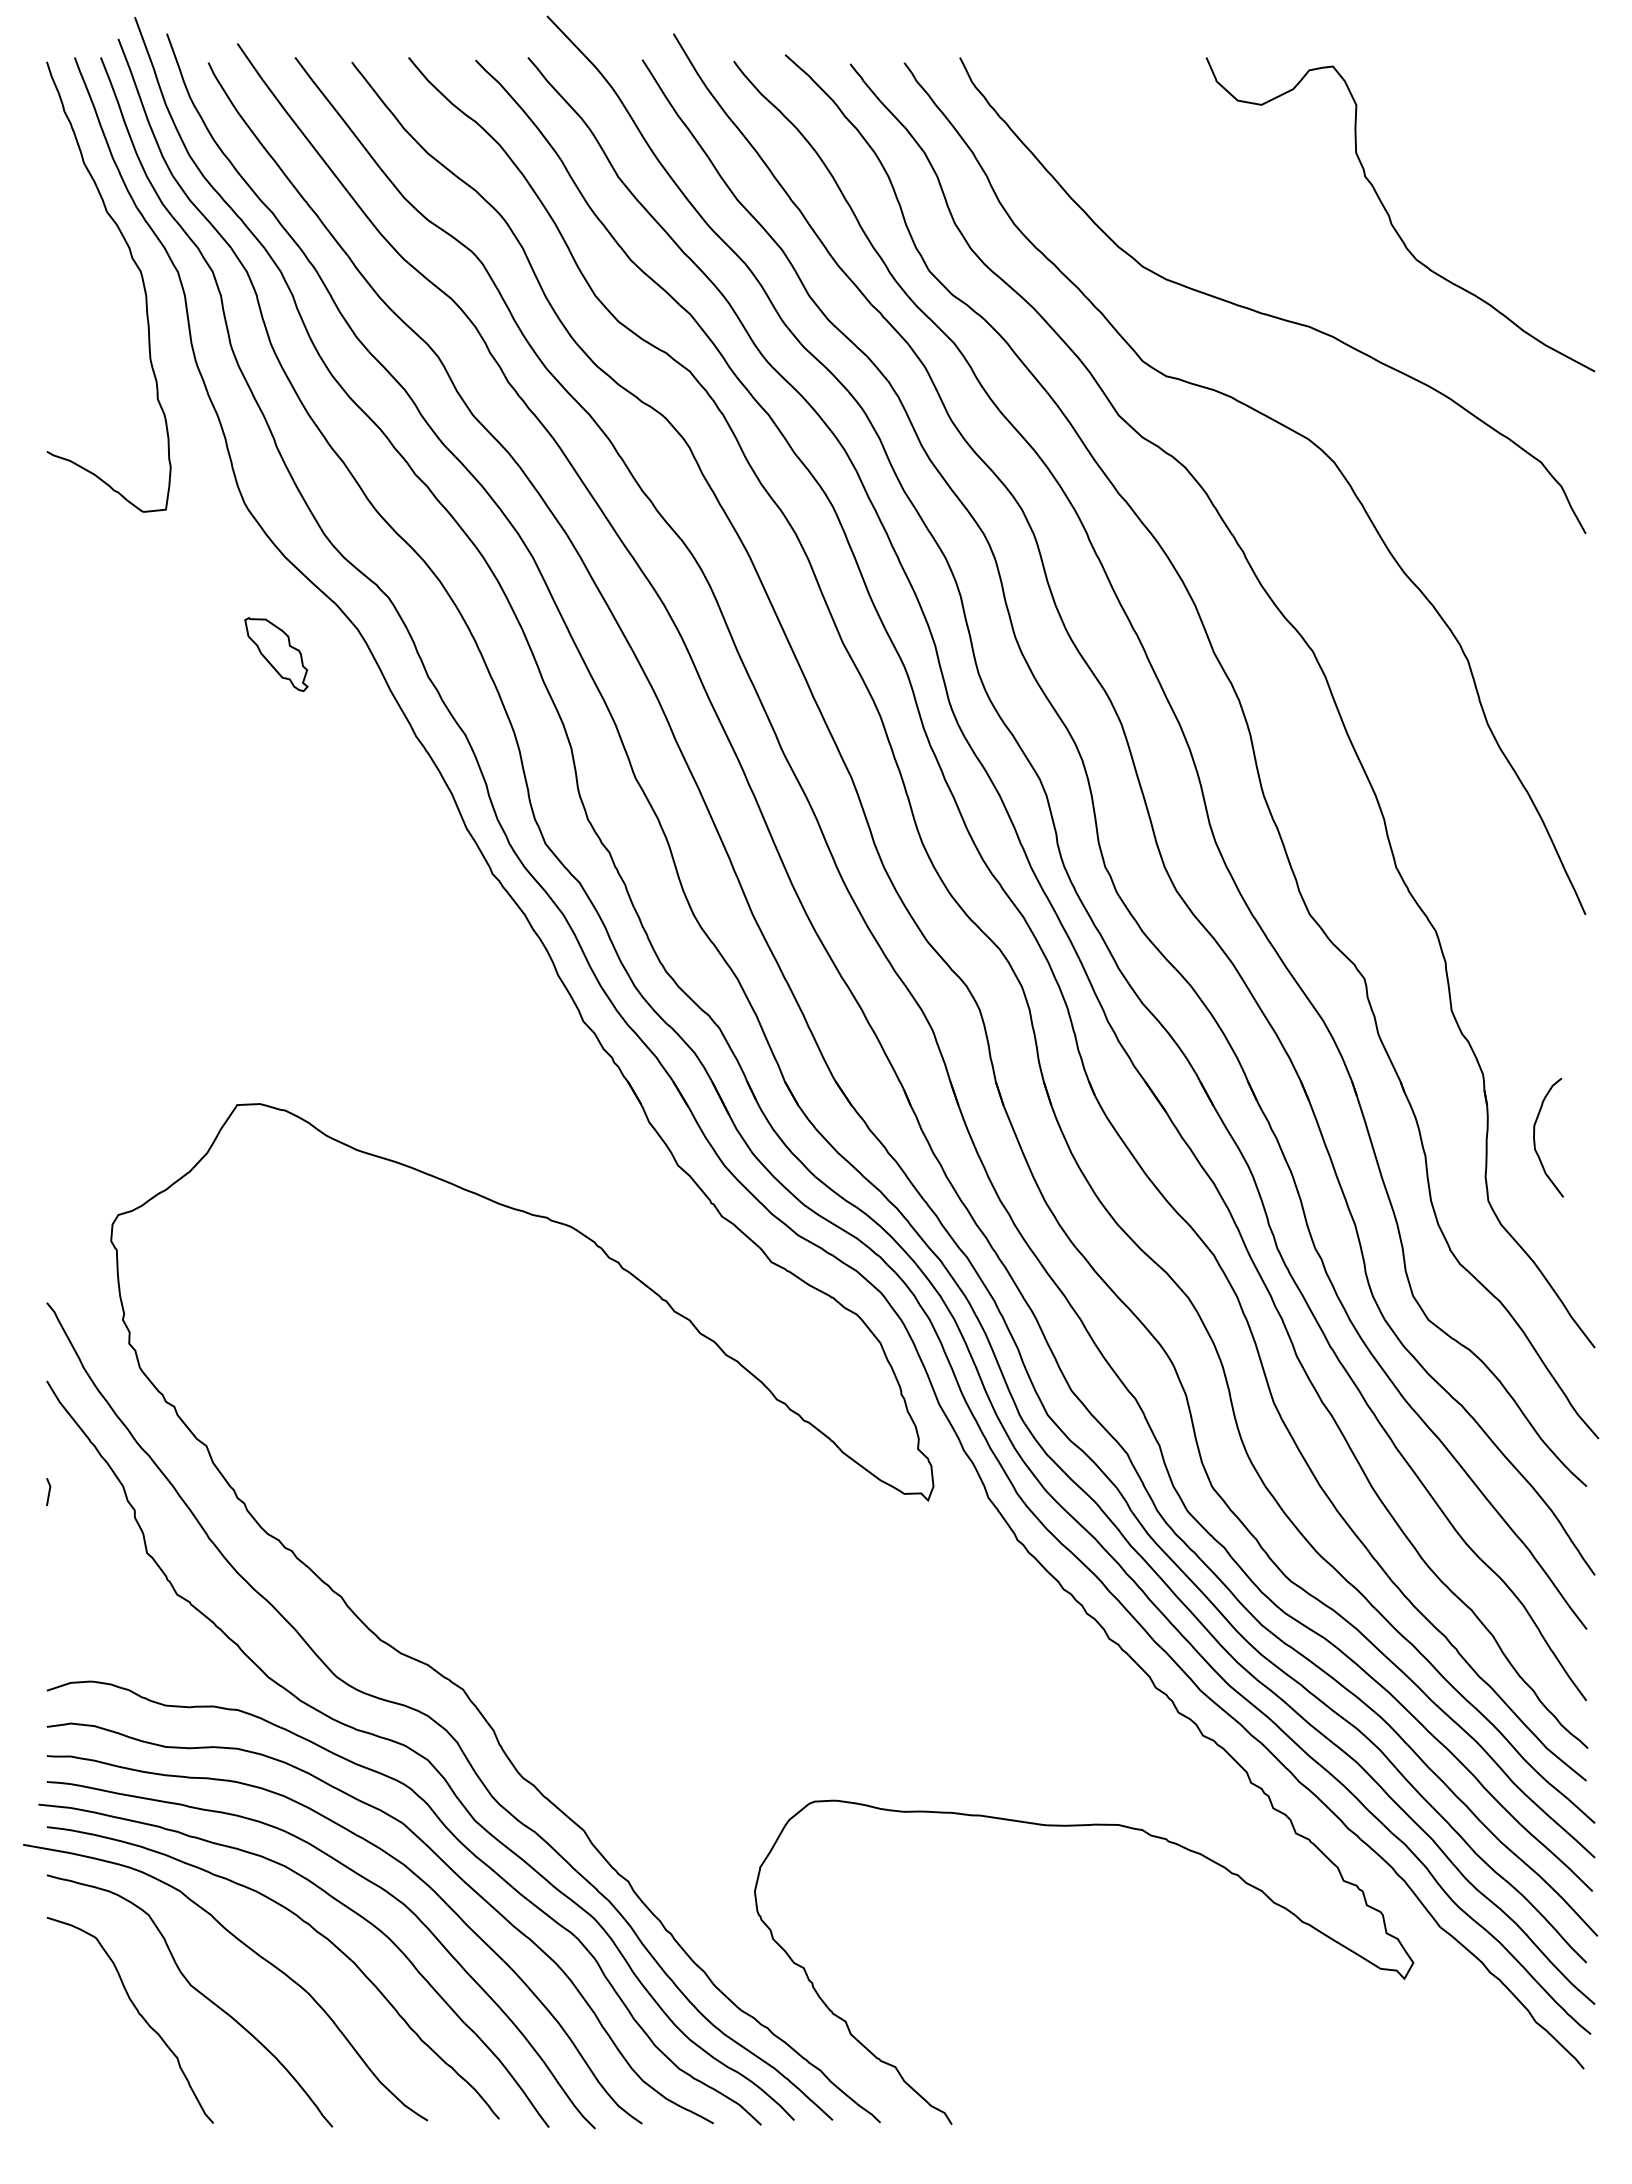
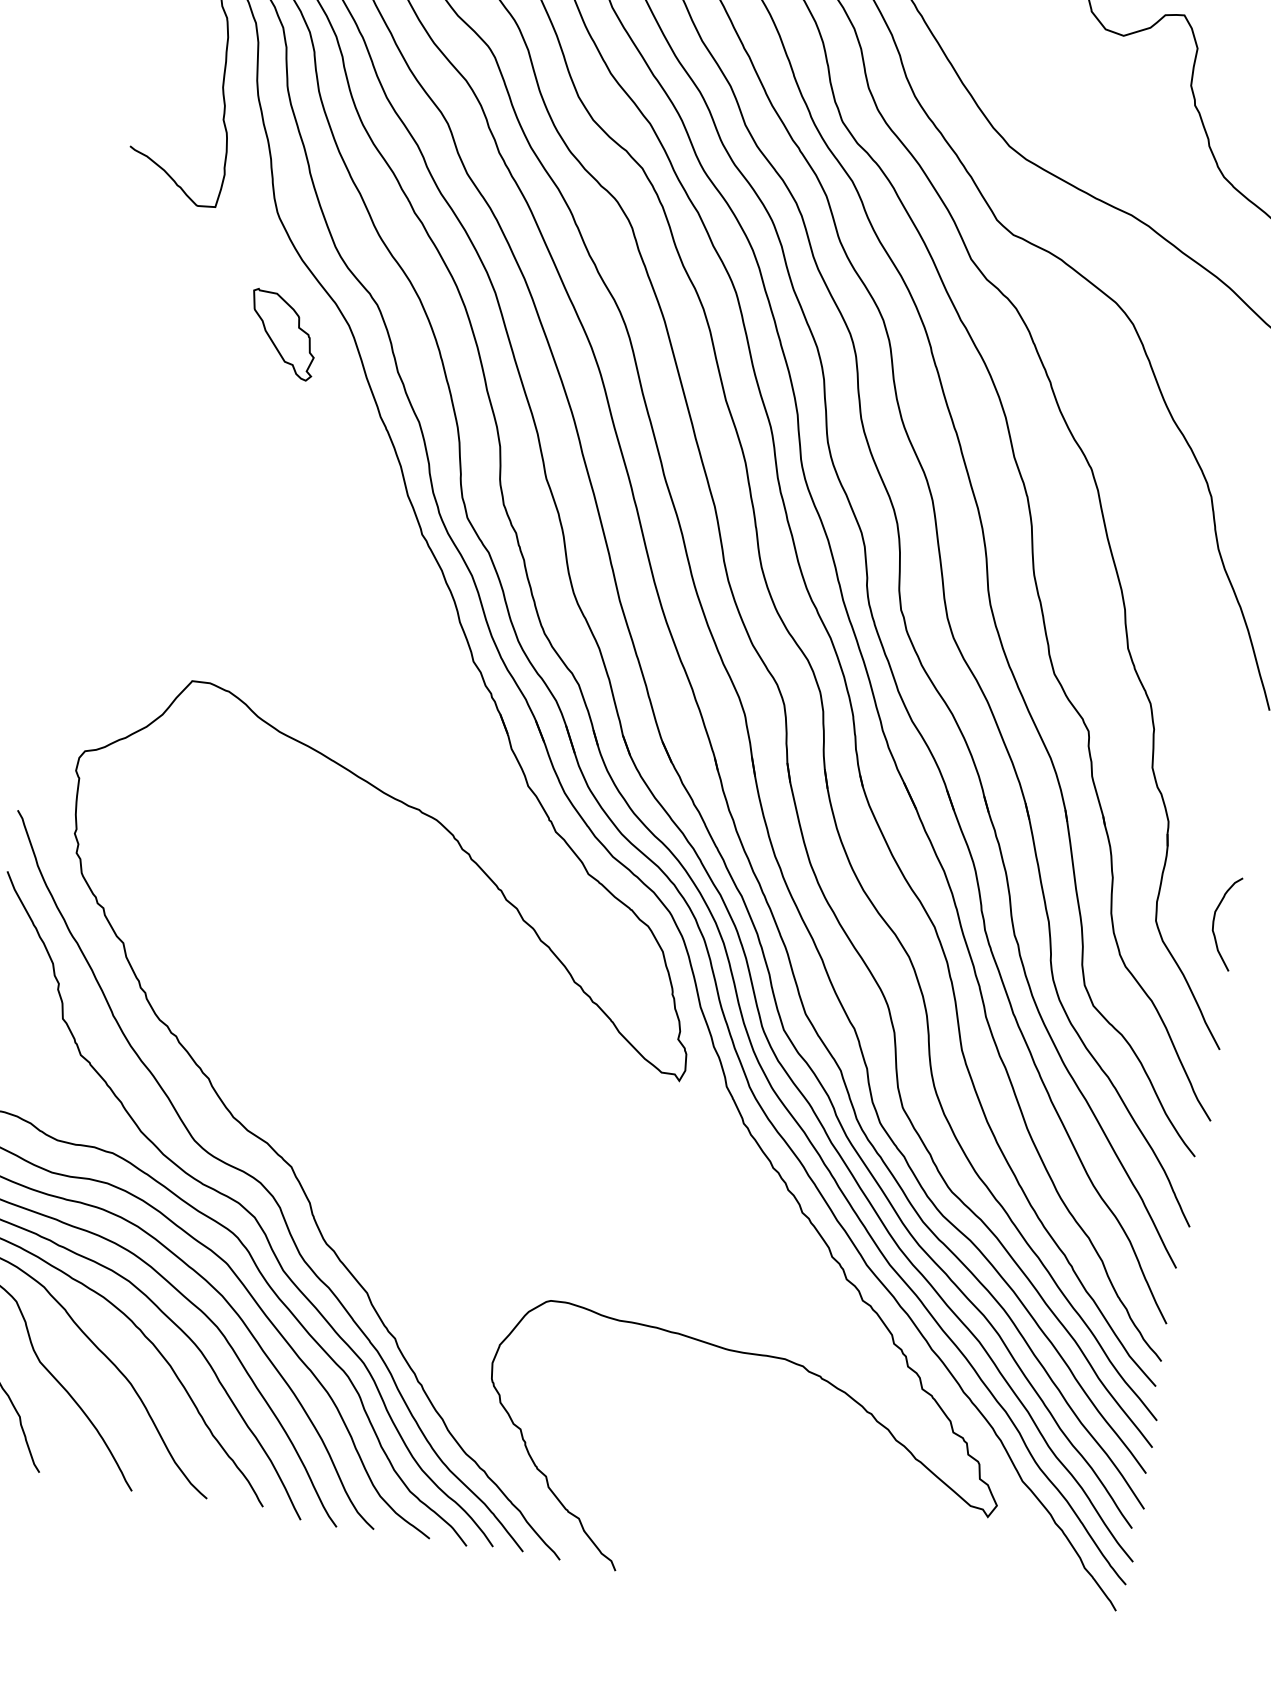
part: (276, 654) -> (282, 334), size x1.43
curve: (1535, 1140) -> (1214, 923), moved

